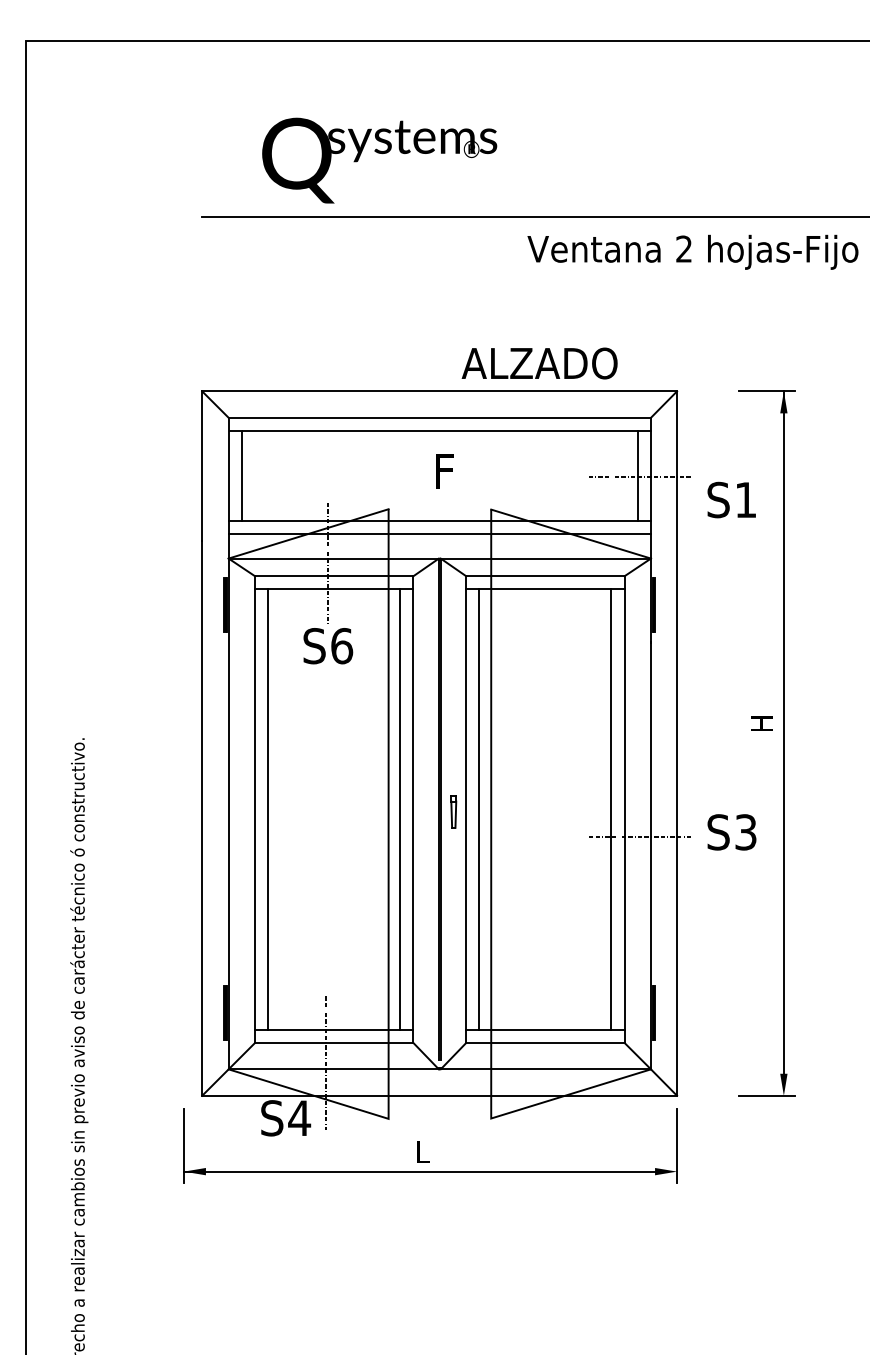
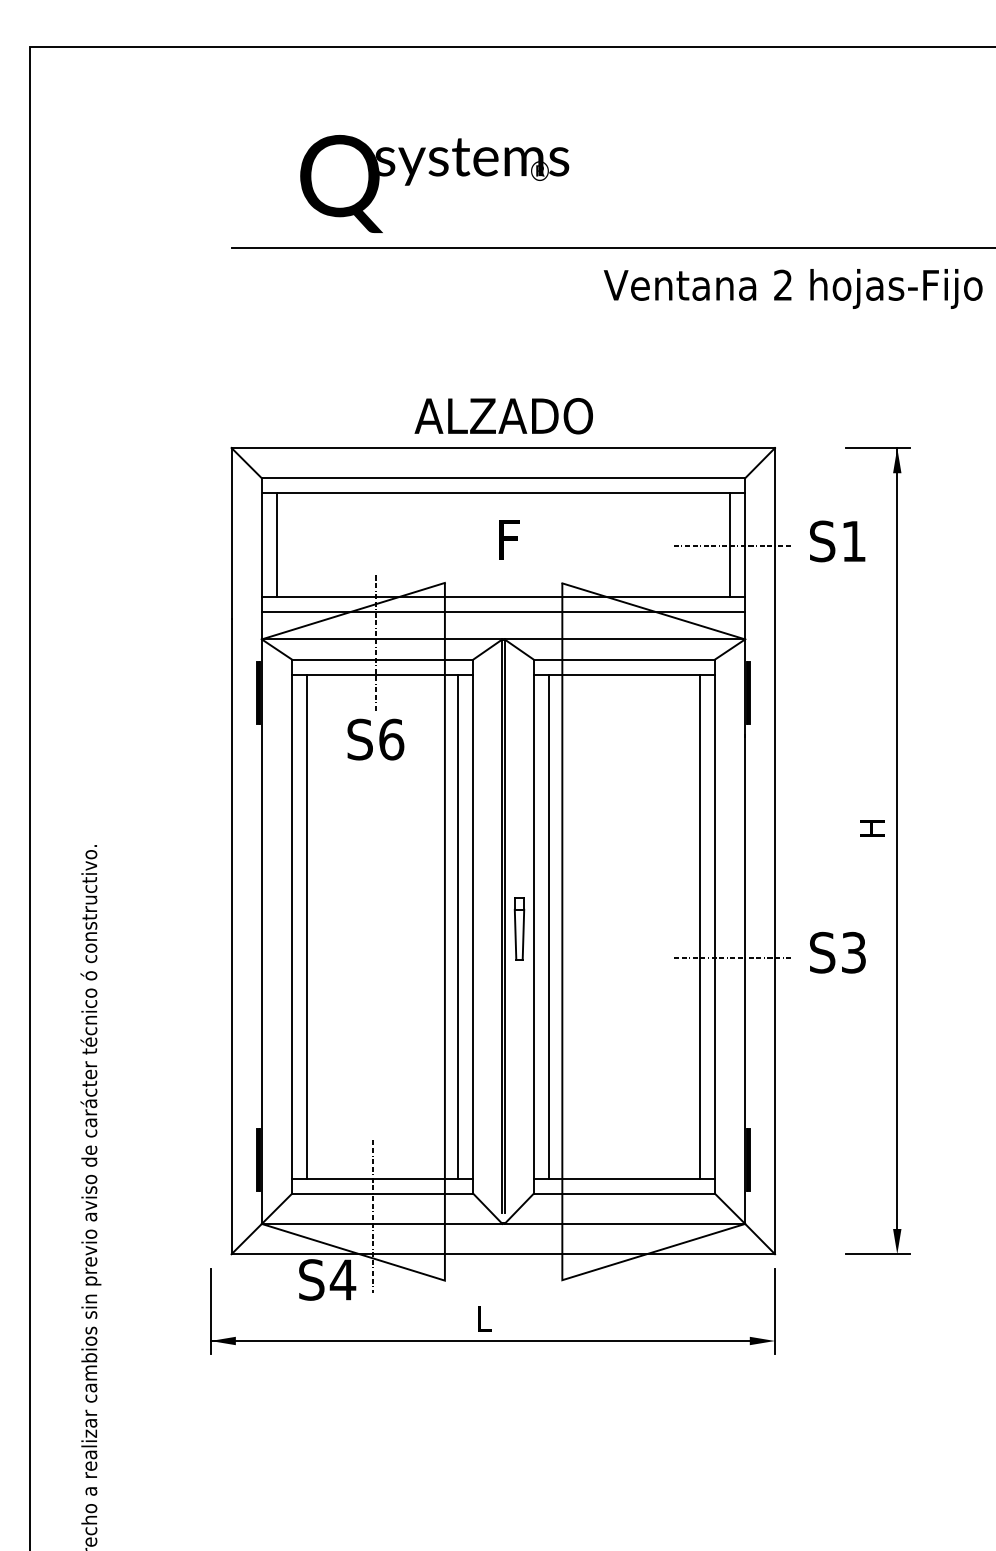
text: (539, 363) -> (503, 416), moved
text: (731, 500) -> (837, 541), moved
part: (453, 811) -> (519, 928), size x1.67

